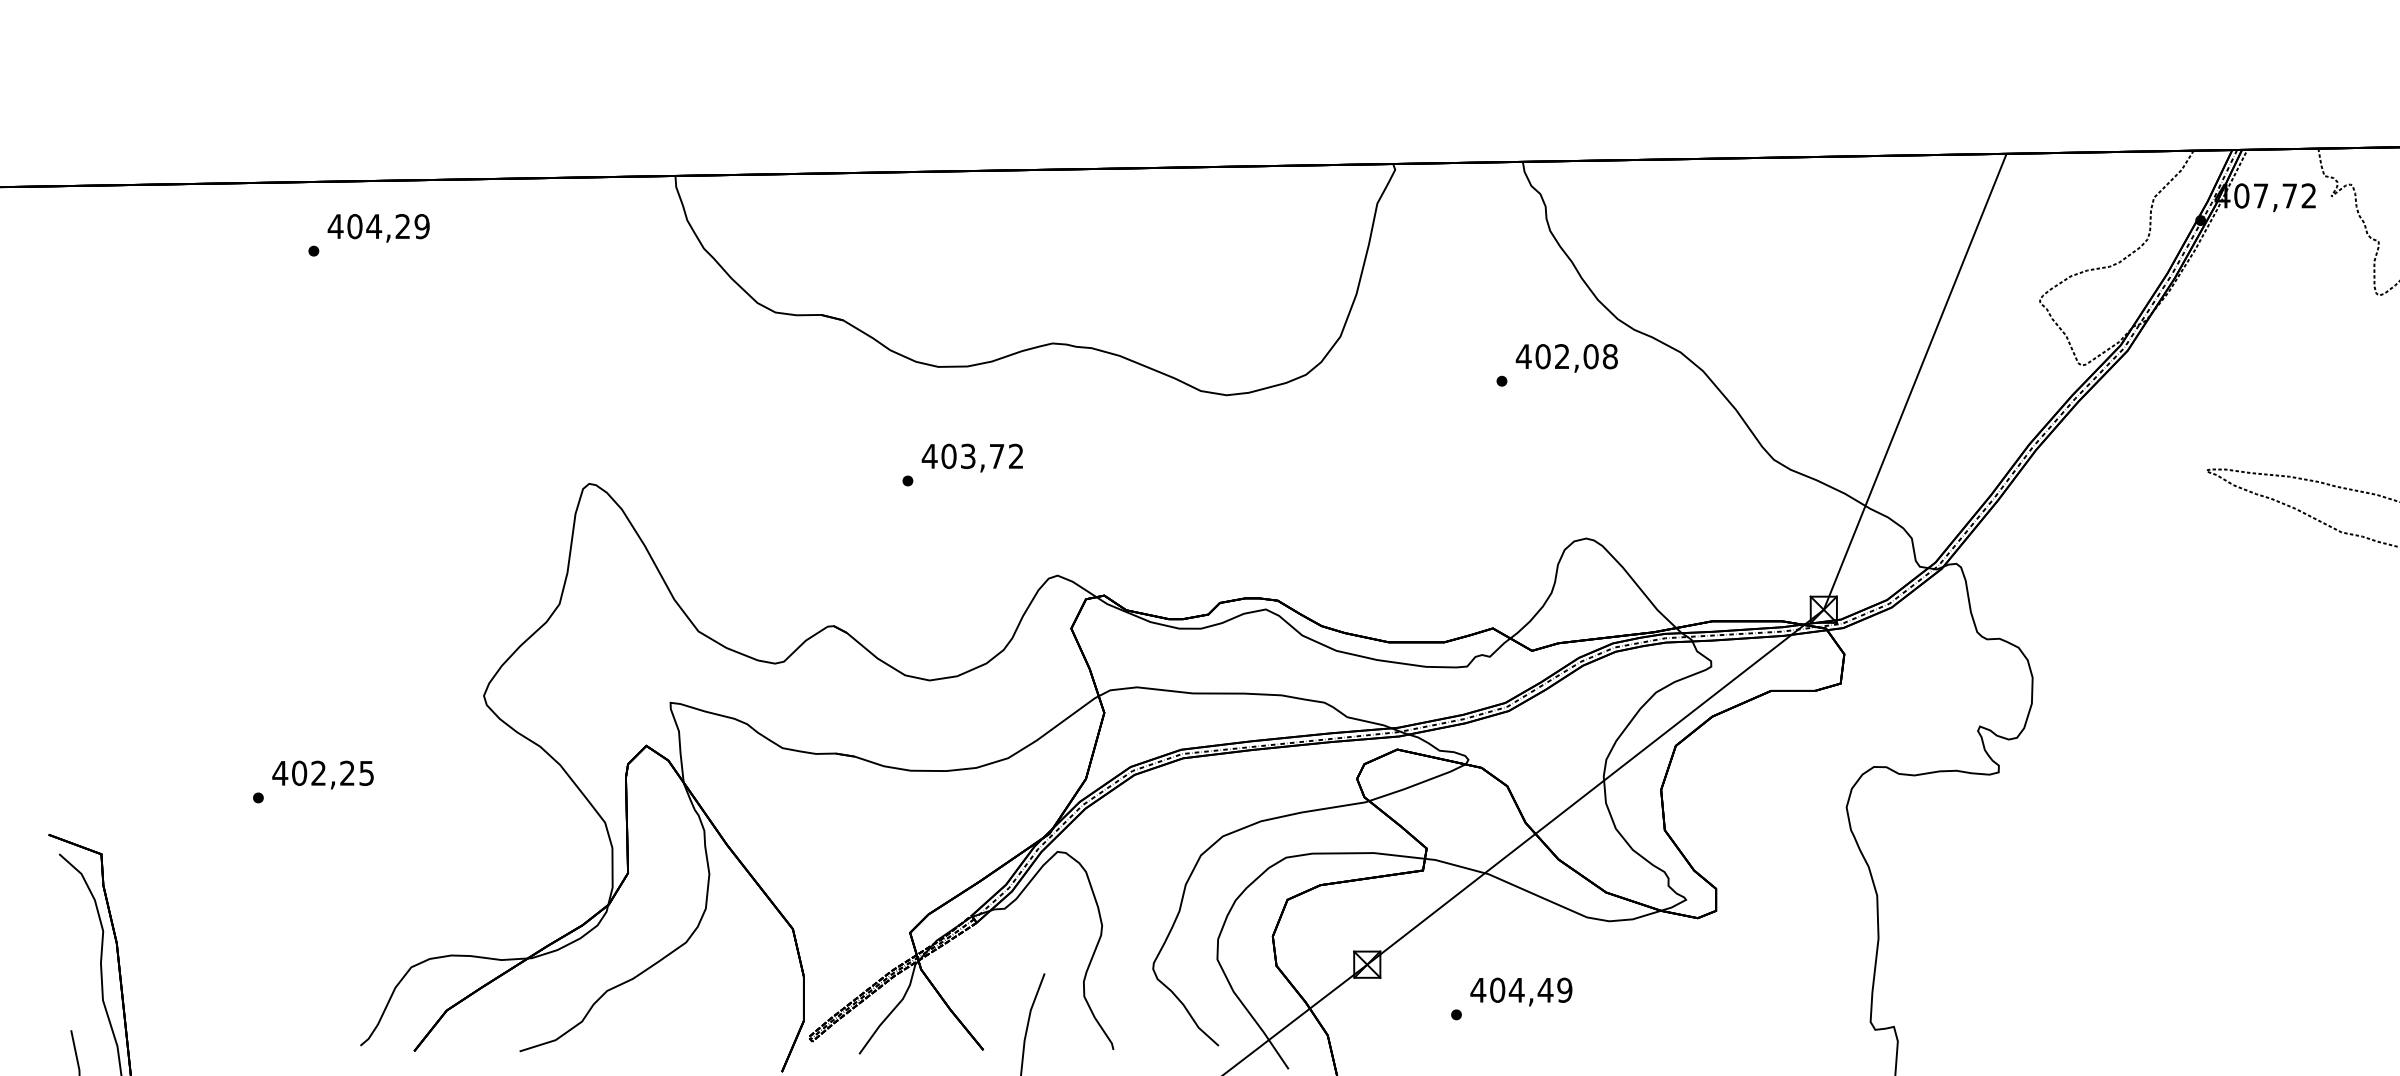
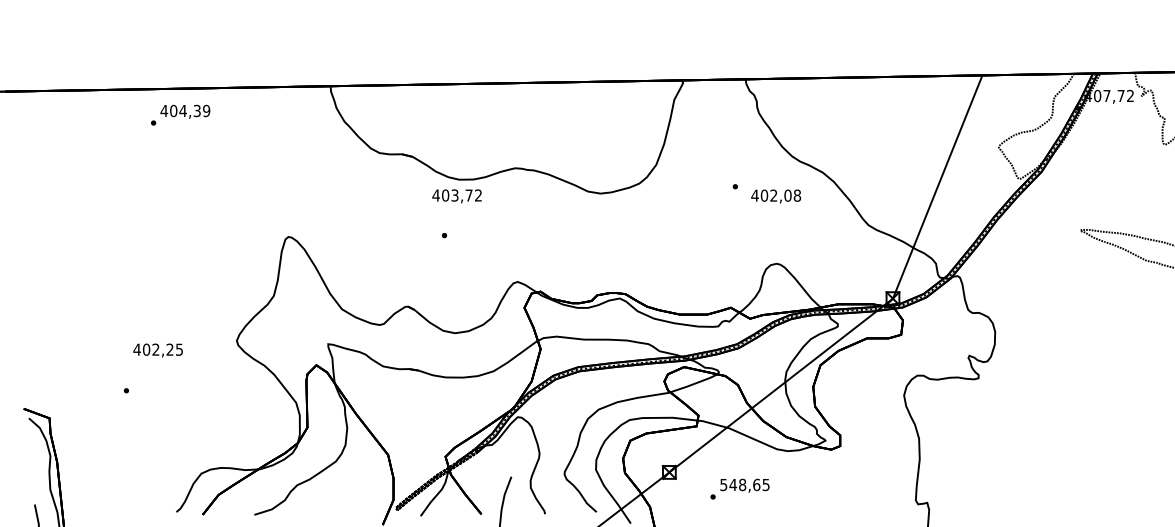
text: (401, 227) -> (196, 111), 404,29 -> 404,39
text: (1567, 358) -> (776, 196), moved
text: (971, 458) -> (456, 196), moved
text: (321, 774) -> (157, 350), moved
text: (1520, 989) -> (744, 484), 404,49 -> 548,65

